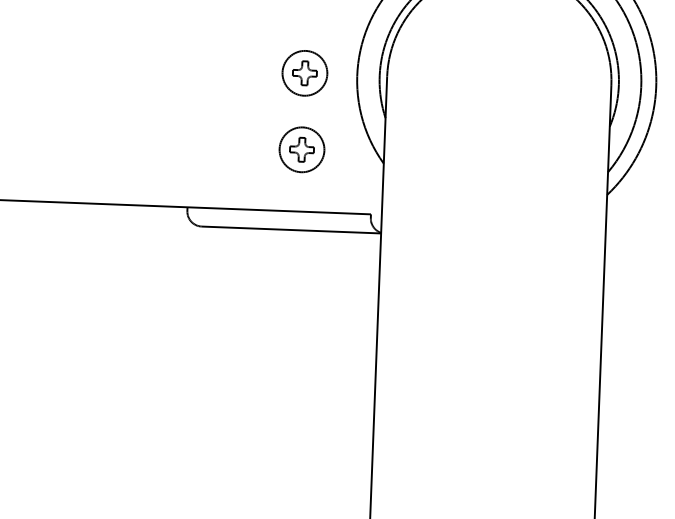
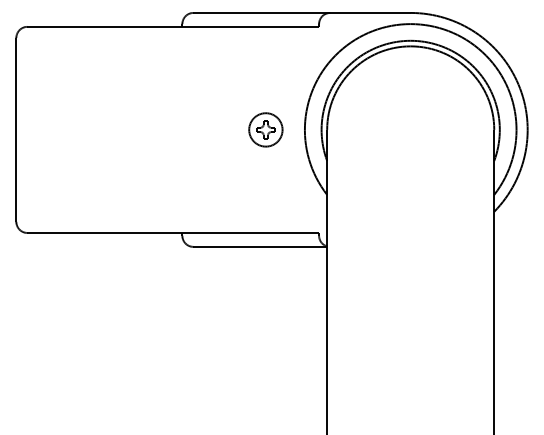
part: (301, 149) -> (265, 186), removed

